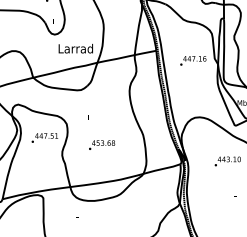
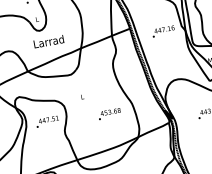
text: (75, 48) -> (48, 41), moved
text: (102, 144) -> (109, 113), moved

